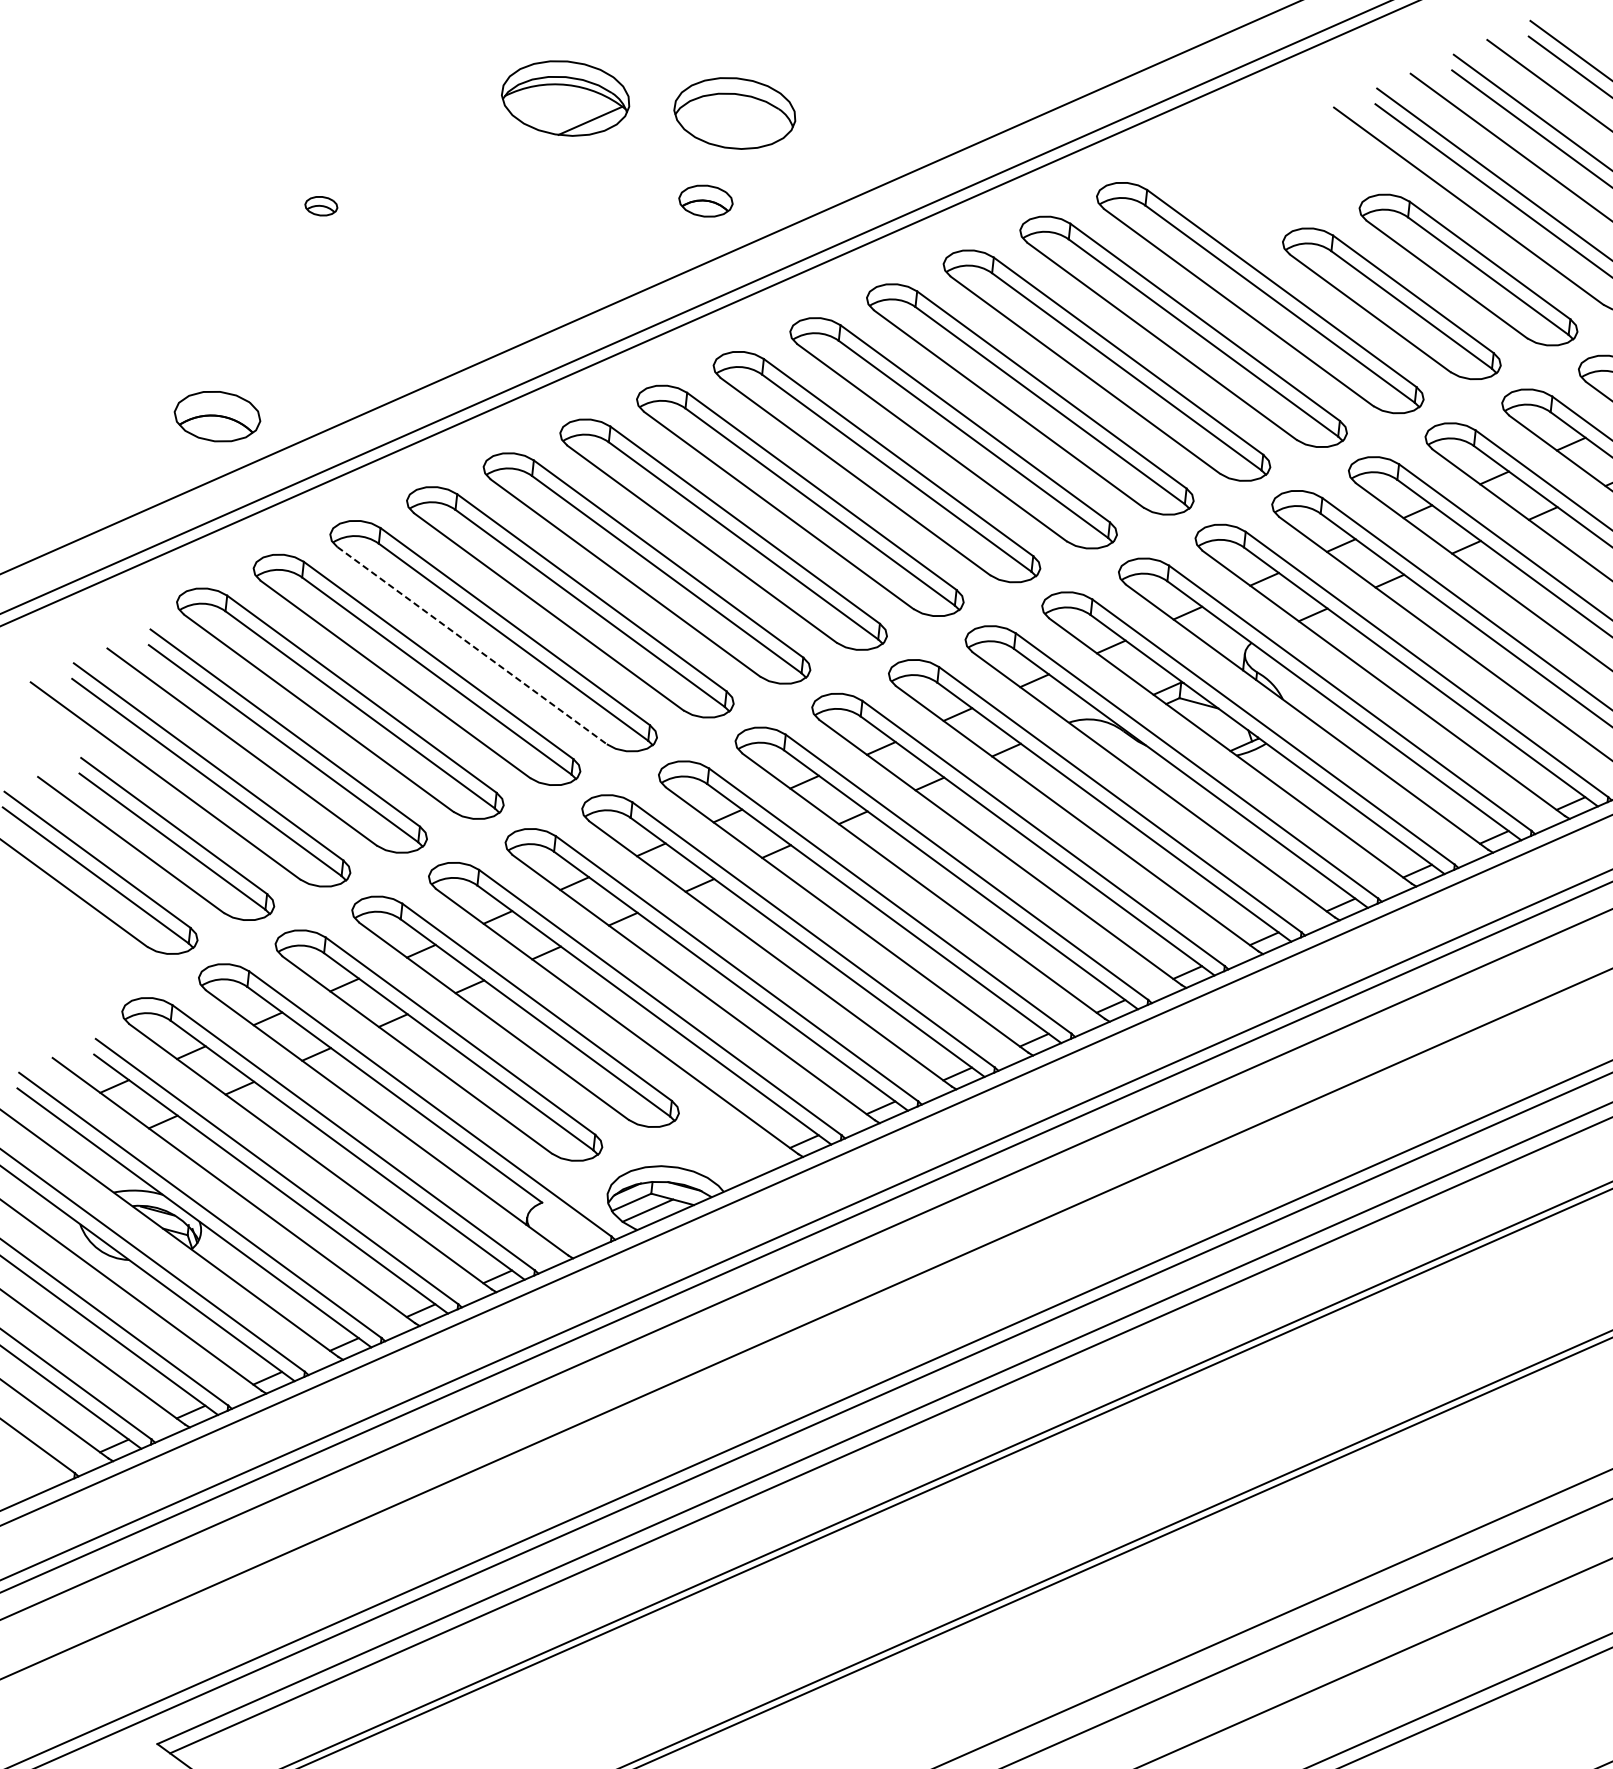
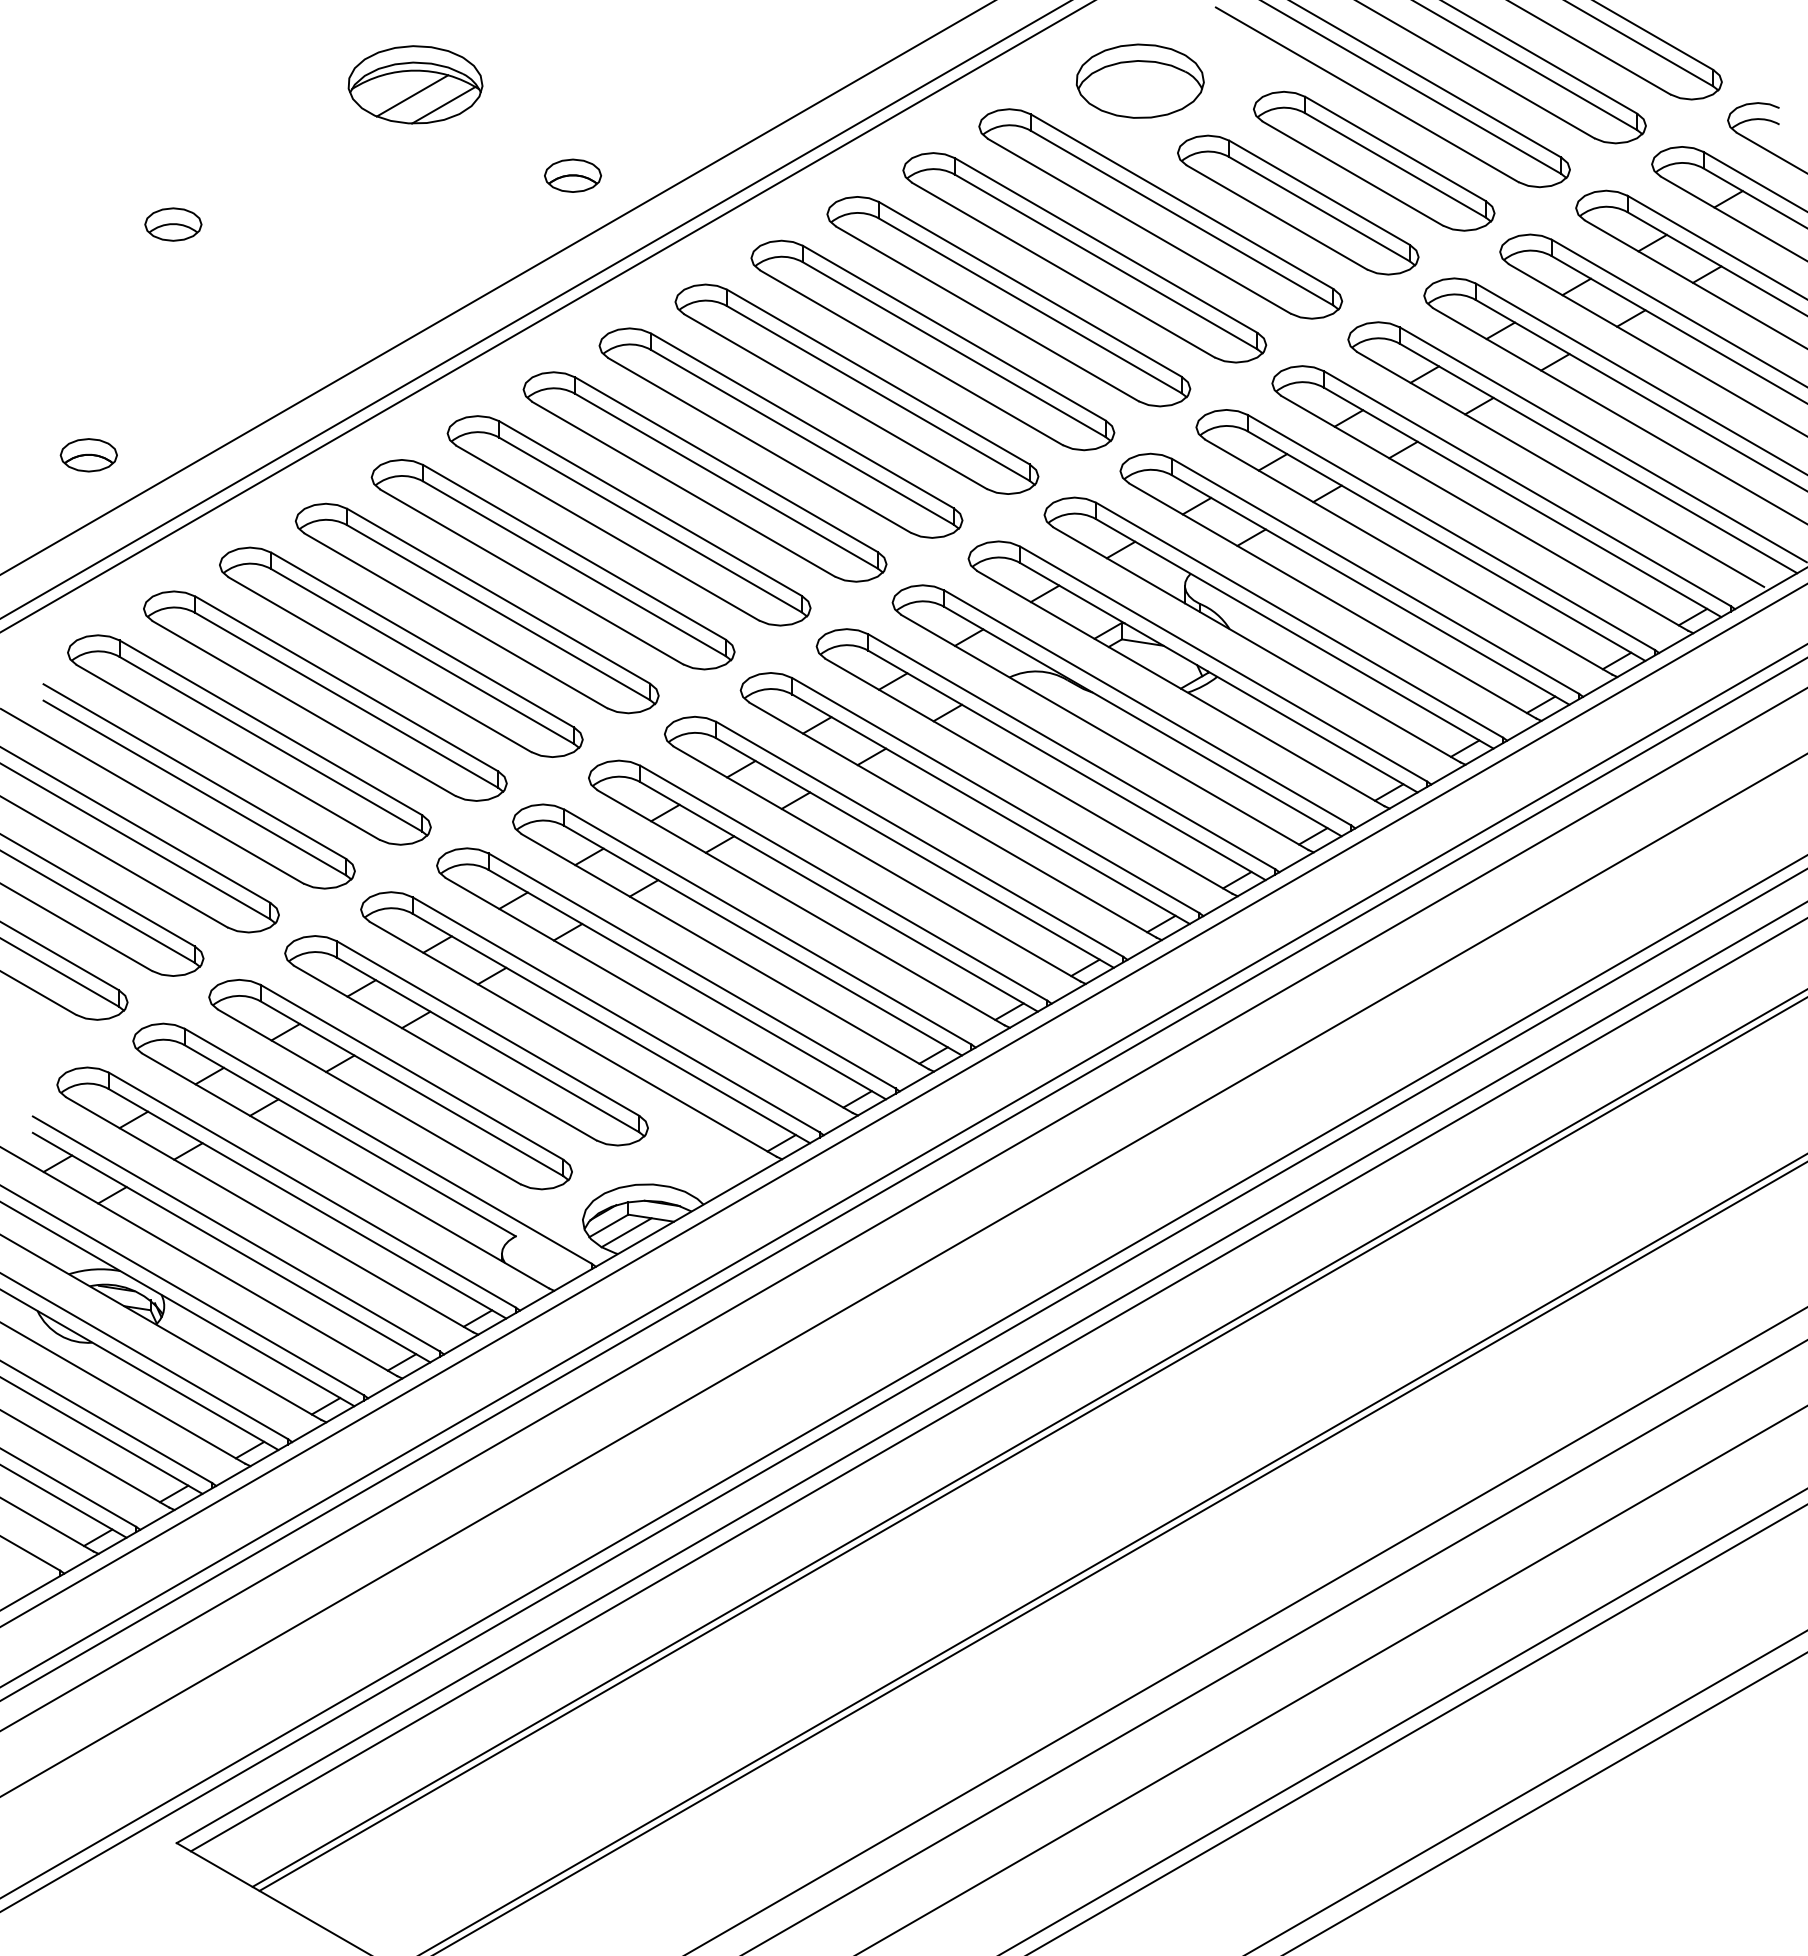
line: (561, 108) -> (412, 95), added
part: (734, 112) -> (1139, 80), moved
part: (321, 206) -> (173, 224), size x1.67
part: (216, 416) -> (88, 455), size x0.62
line: (471, 645) -> (379, 664), dashed -> solid

